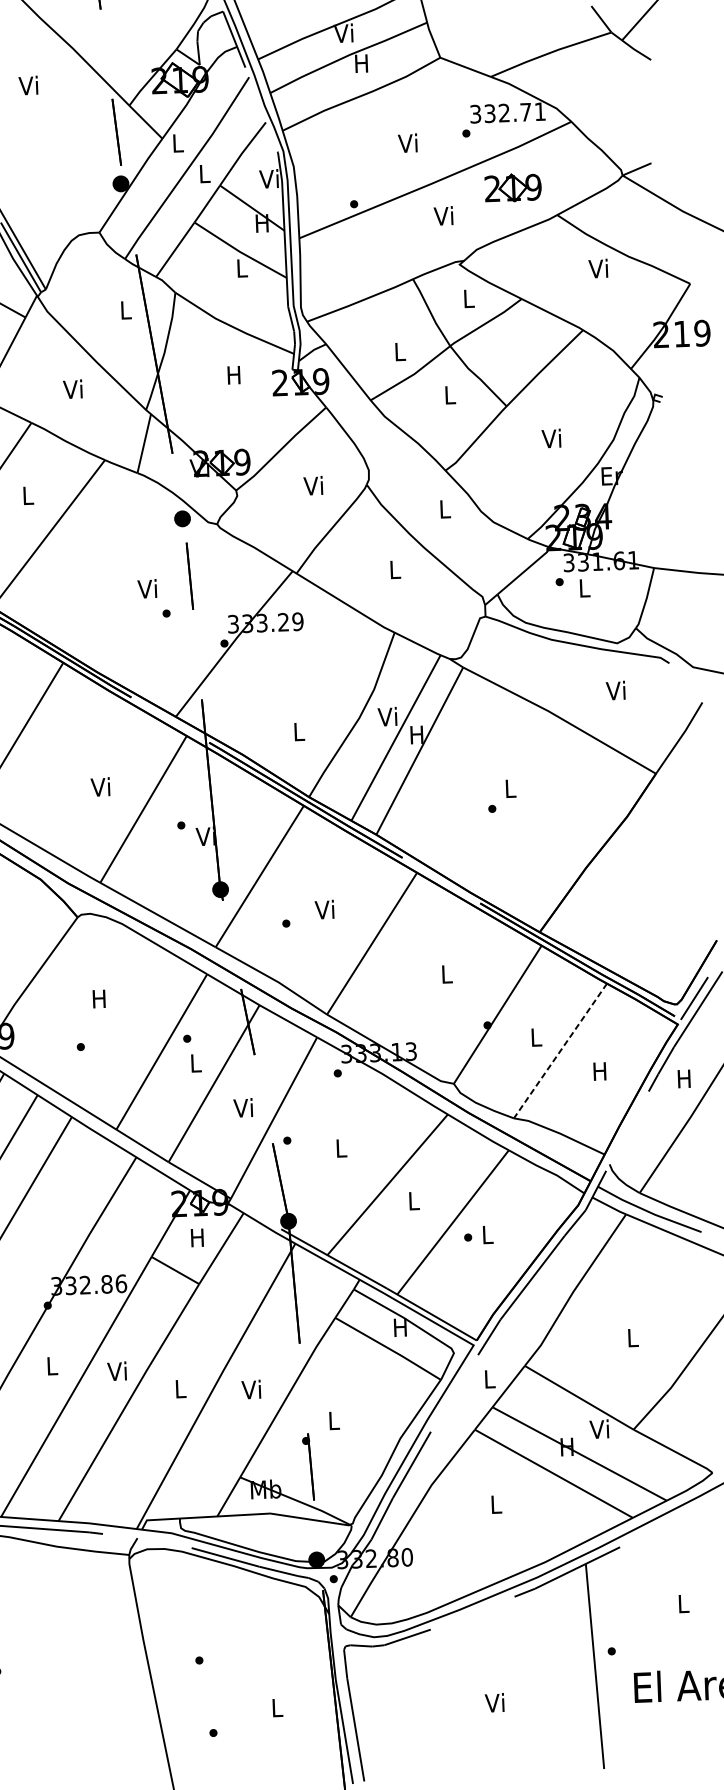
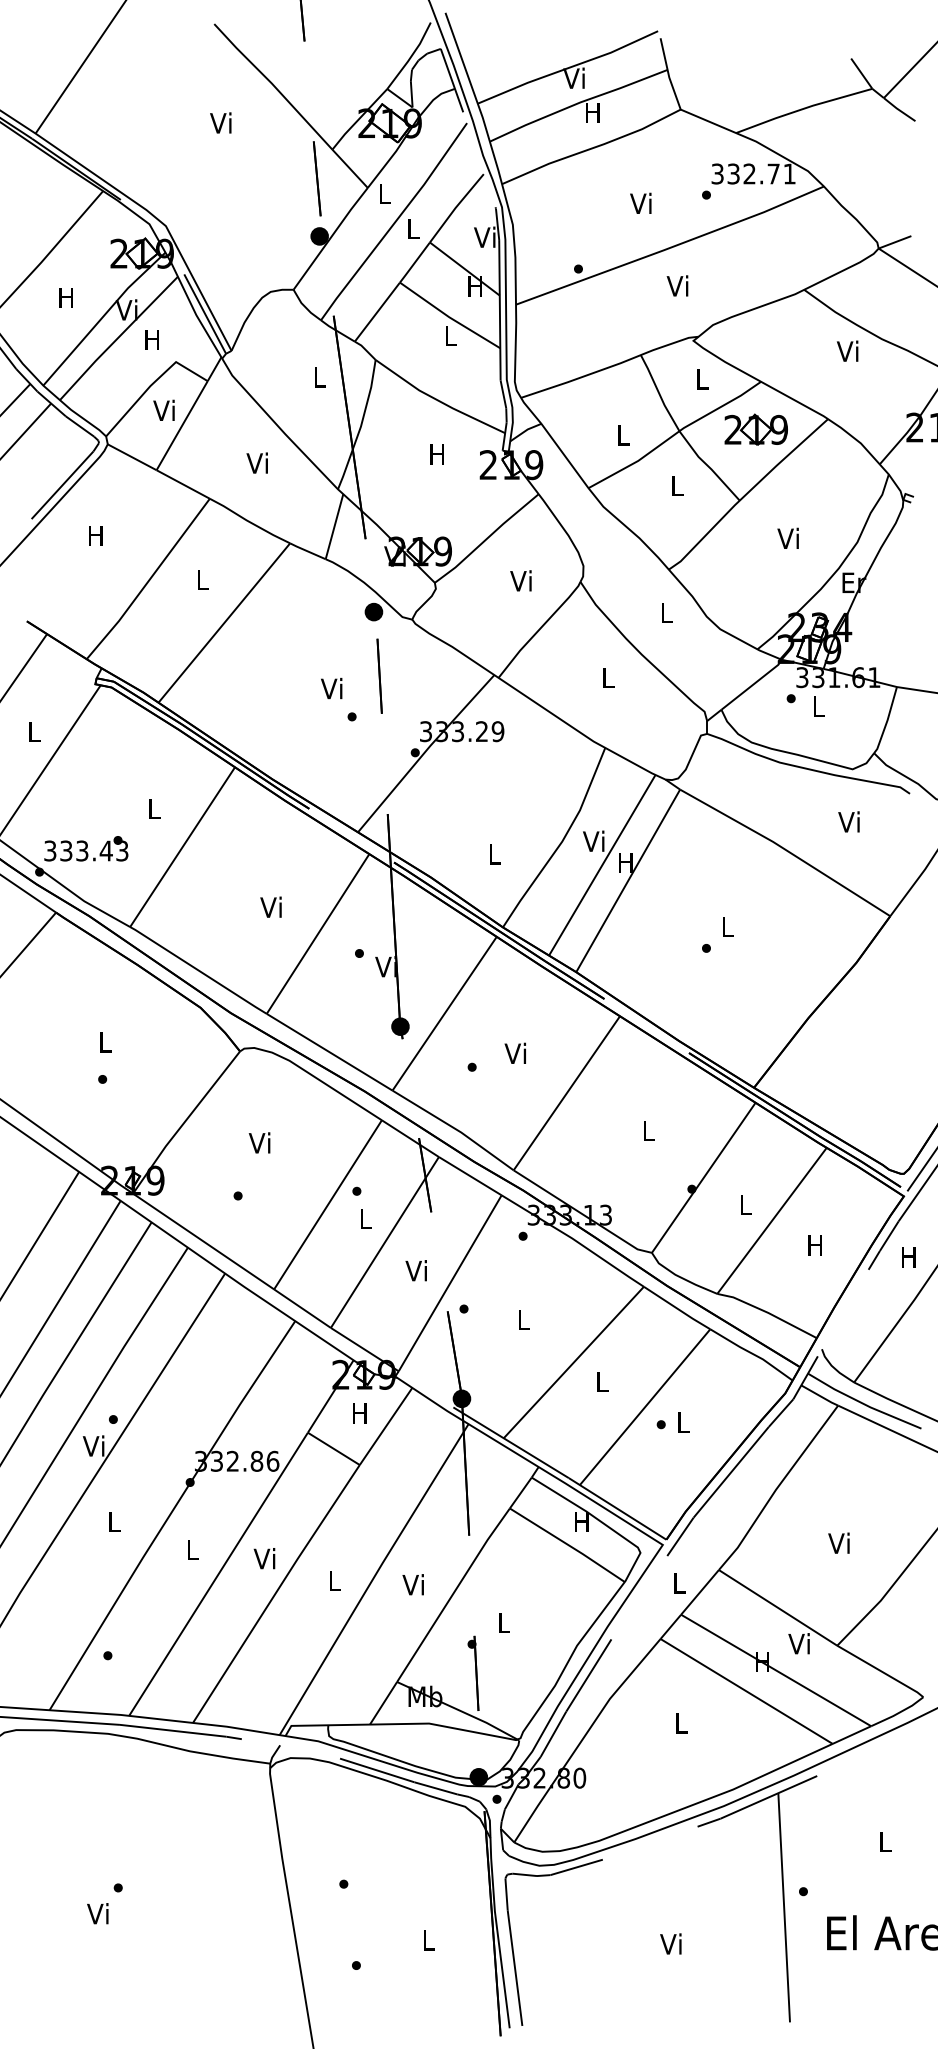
part: (512, 187) -> (755, 429), moved
text: (98, 998) -> (259, 1142), H -> Vi
line: (560, 1051) -> (771, 1221), dashed -> solid
text: (631, 1337) -> (838, 1542), L -> Vi

